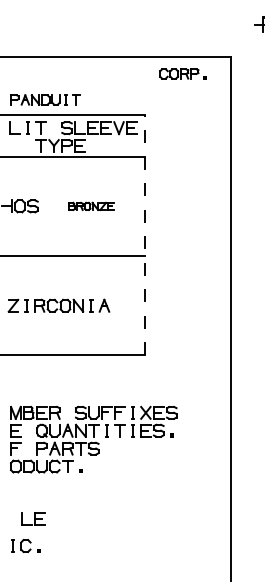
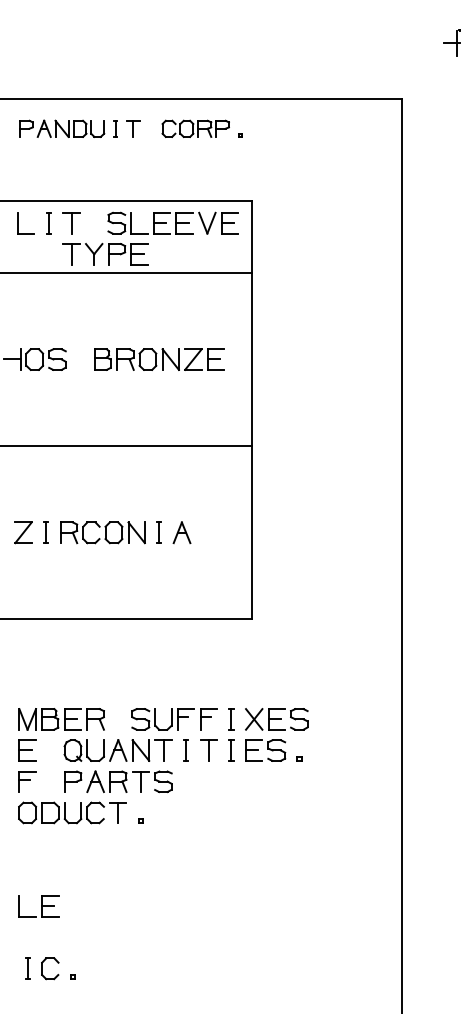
part: (182, 73) -> (201, 128), moved
part: (45, 99) -> (79, 128), moved
part: (91, 206) -> (159, 359), size x1.67
line: (144, 234) -> (251, 408), dashed -> solid
part: (33, 518) -> (39, 905), moved
part: (25, 545) -> (49, 967), moved

